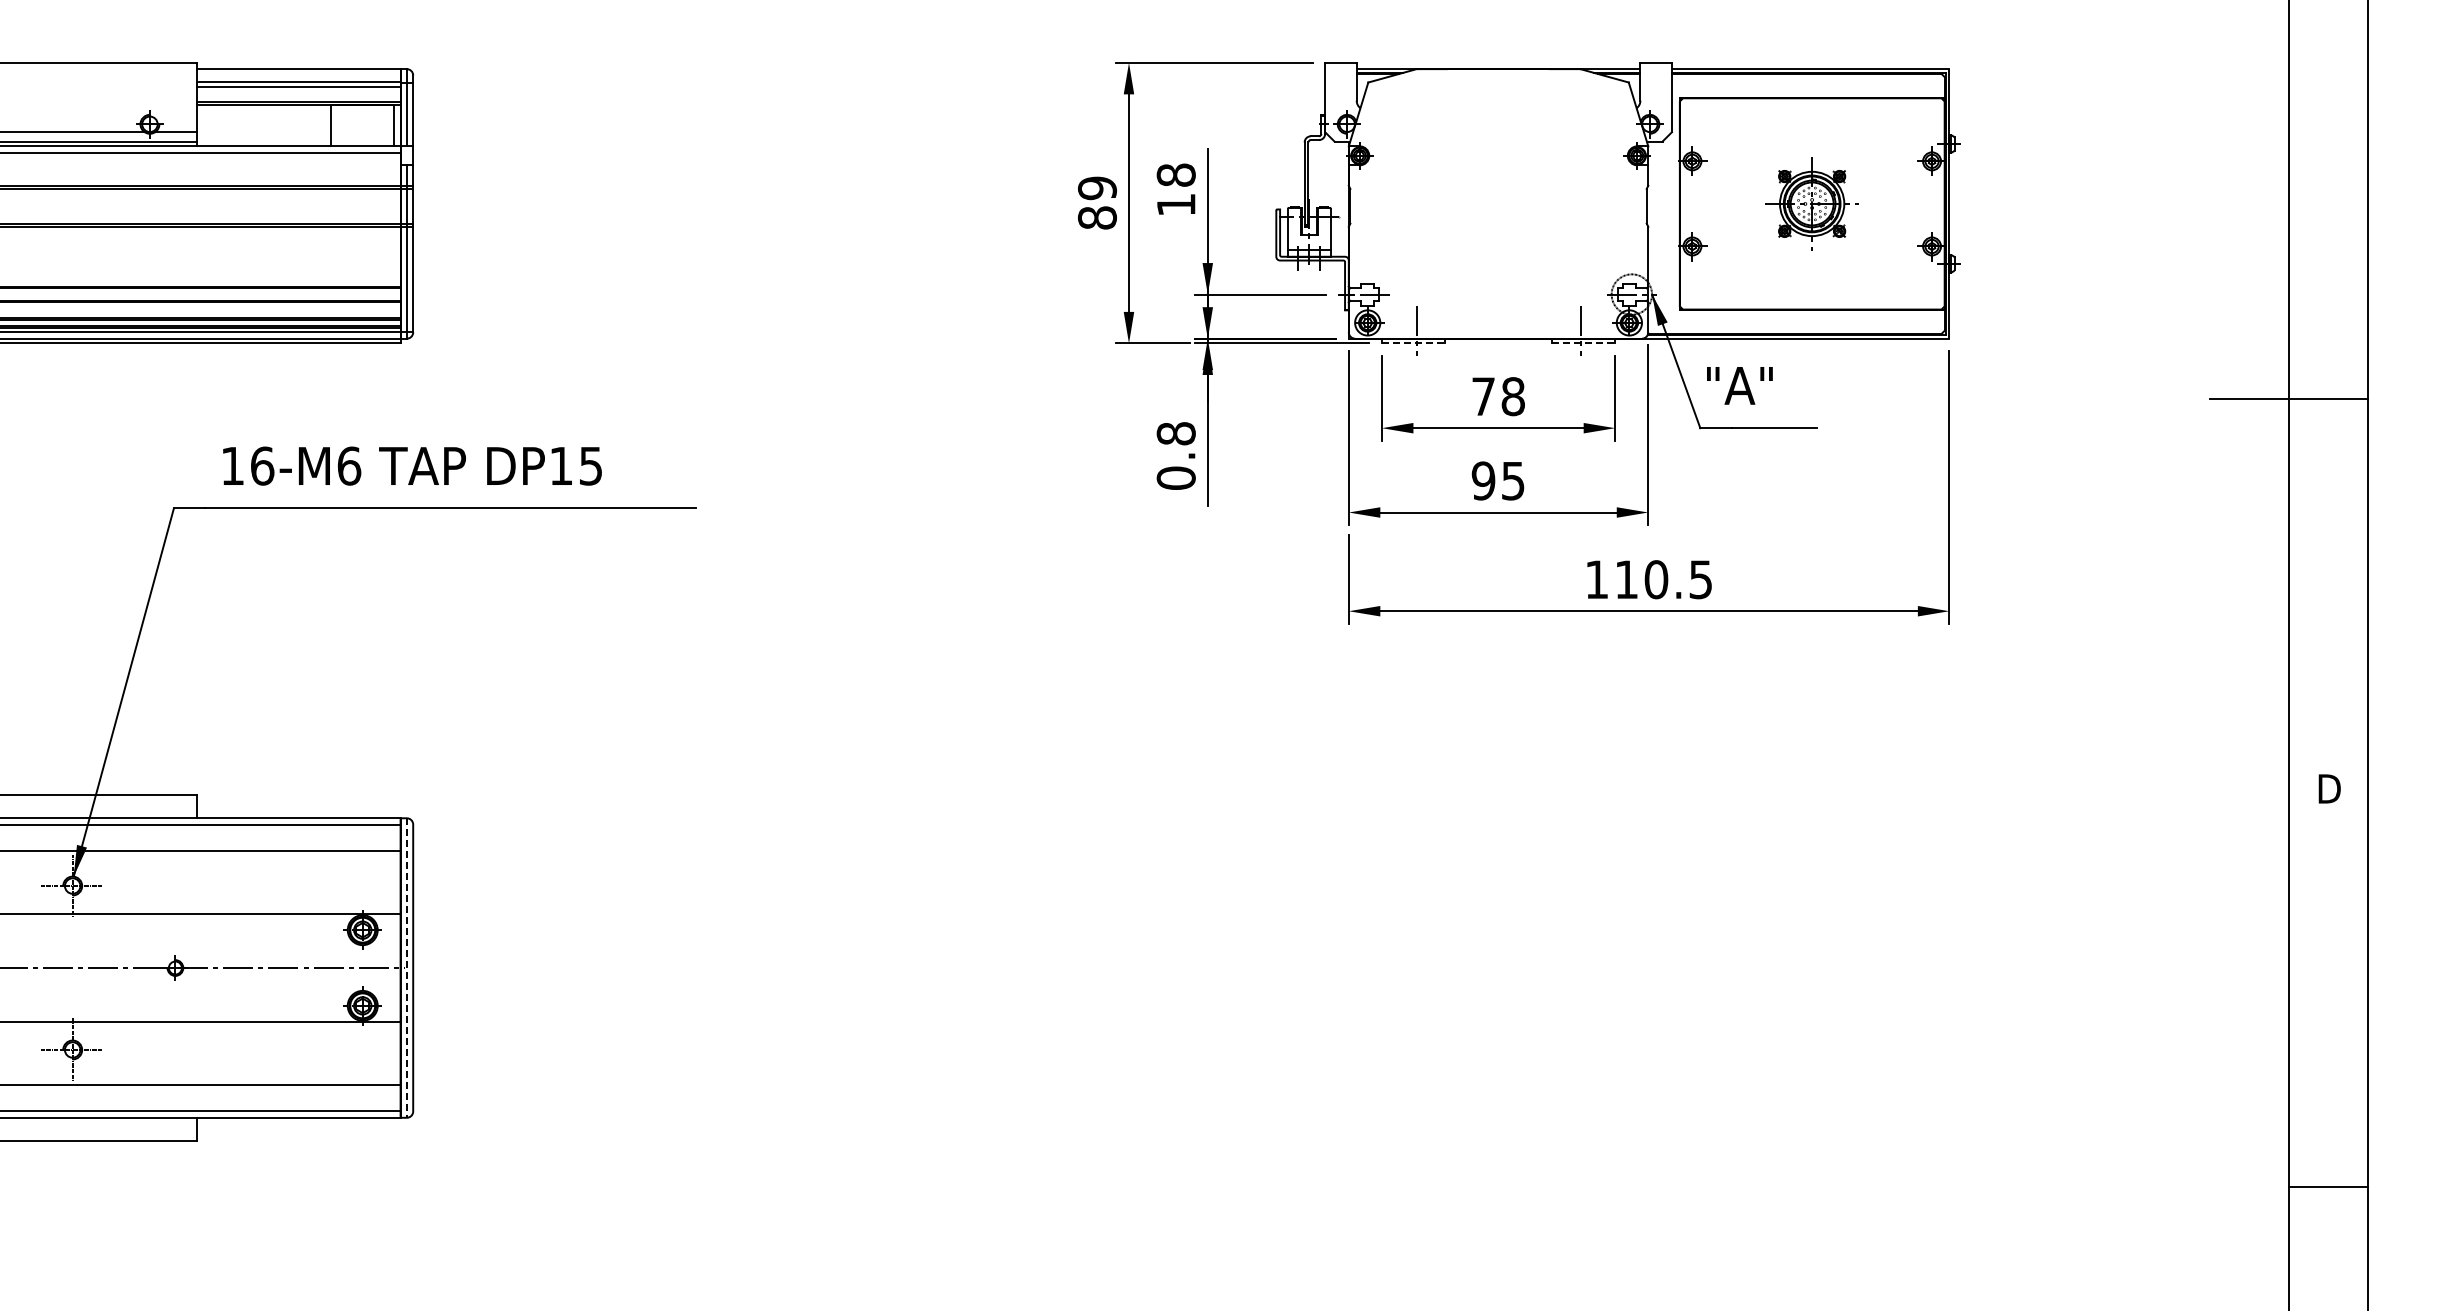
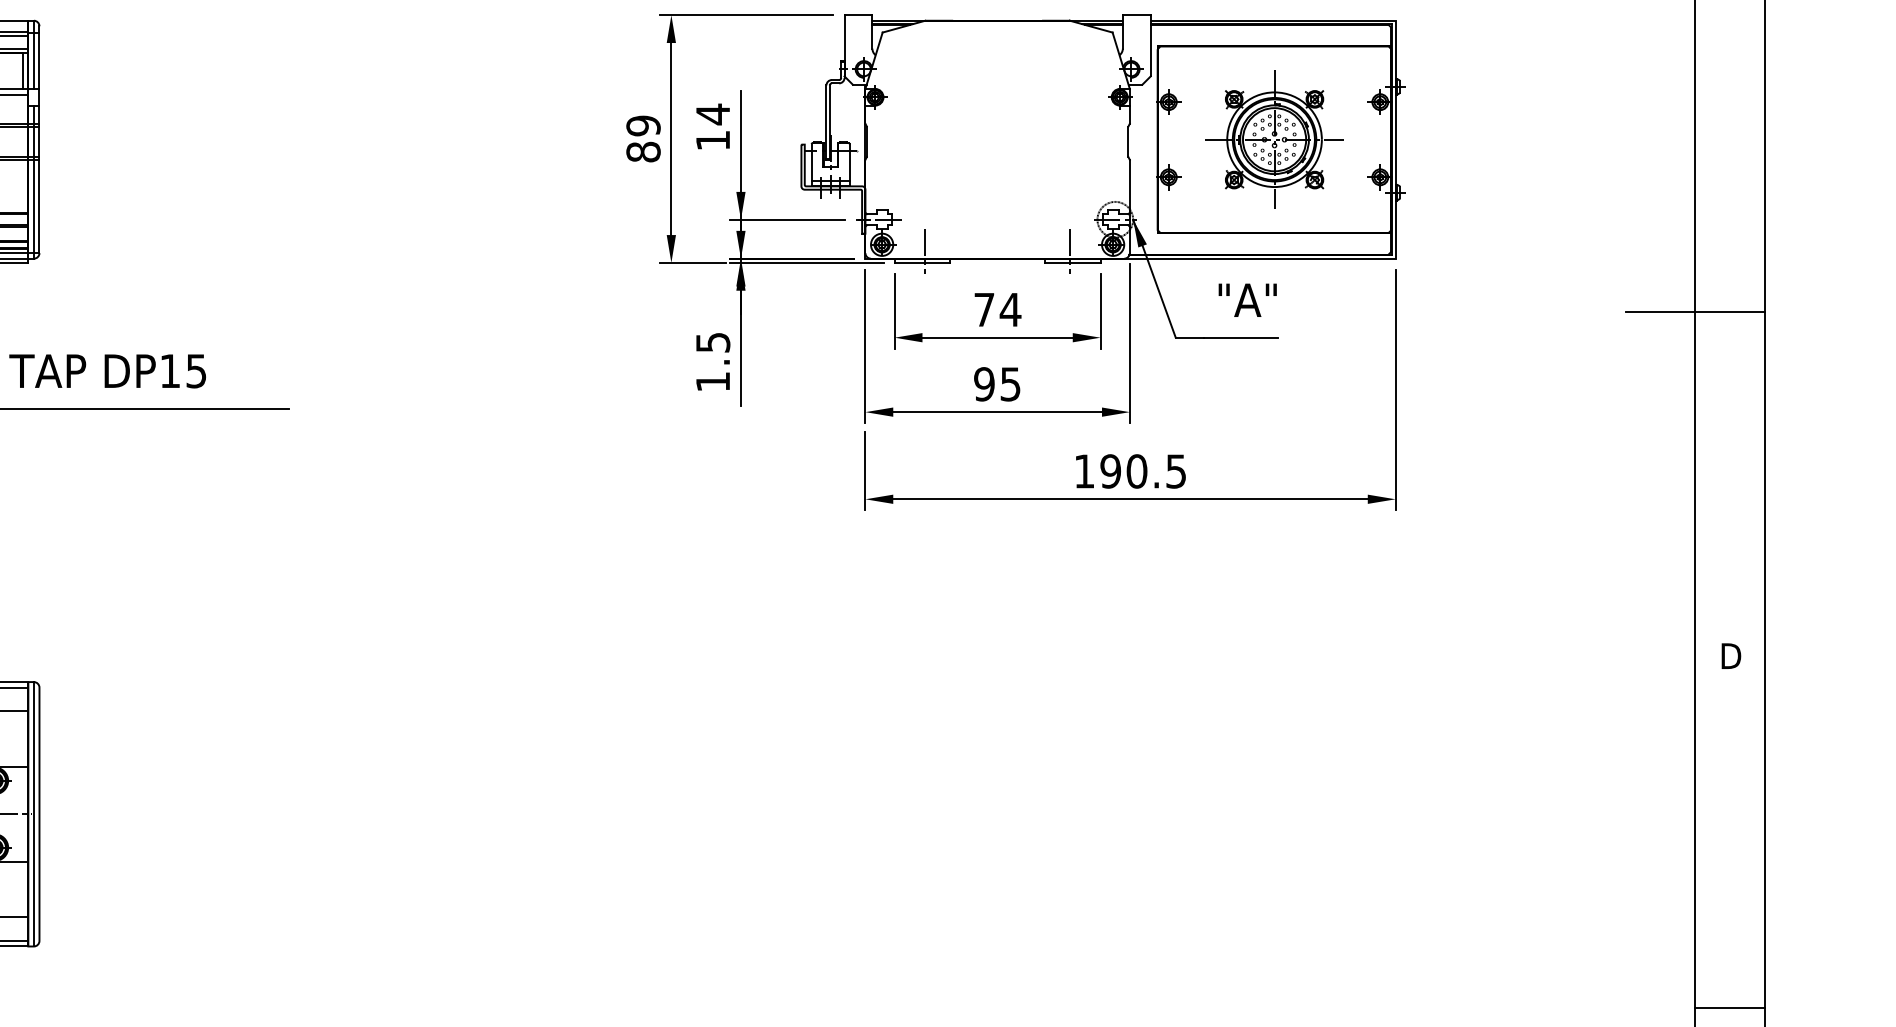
text: (1175, 175) -> (712, 114), 18 -> 14
part: (1811, 203) -> (1273, 139), size x1.67
line: (1413, 343) -> (922, 262), dashed -> solid
line: (1583, 343) -> (1072, 262), dashed -> solid
text: (1739, 385) -> (1247, 300), moved
text: (1512, 396) -> (1009, 309), 78 -> 74
text: (1175, 455) -> (712, 361), 0.8 -> 1.5
text: (1626, 579) -> (1110, 471), 110.5 -> 190.5
line: (406, 968) -> (33, 814), dashed -> solid

